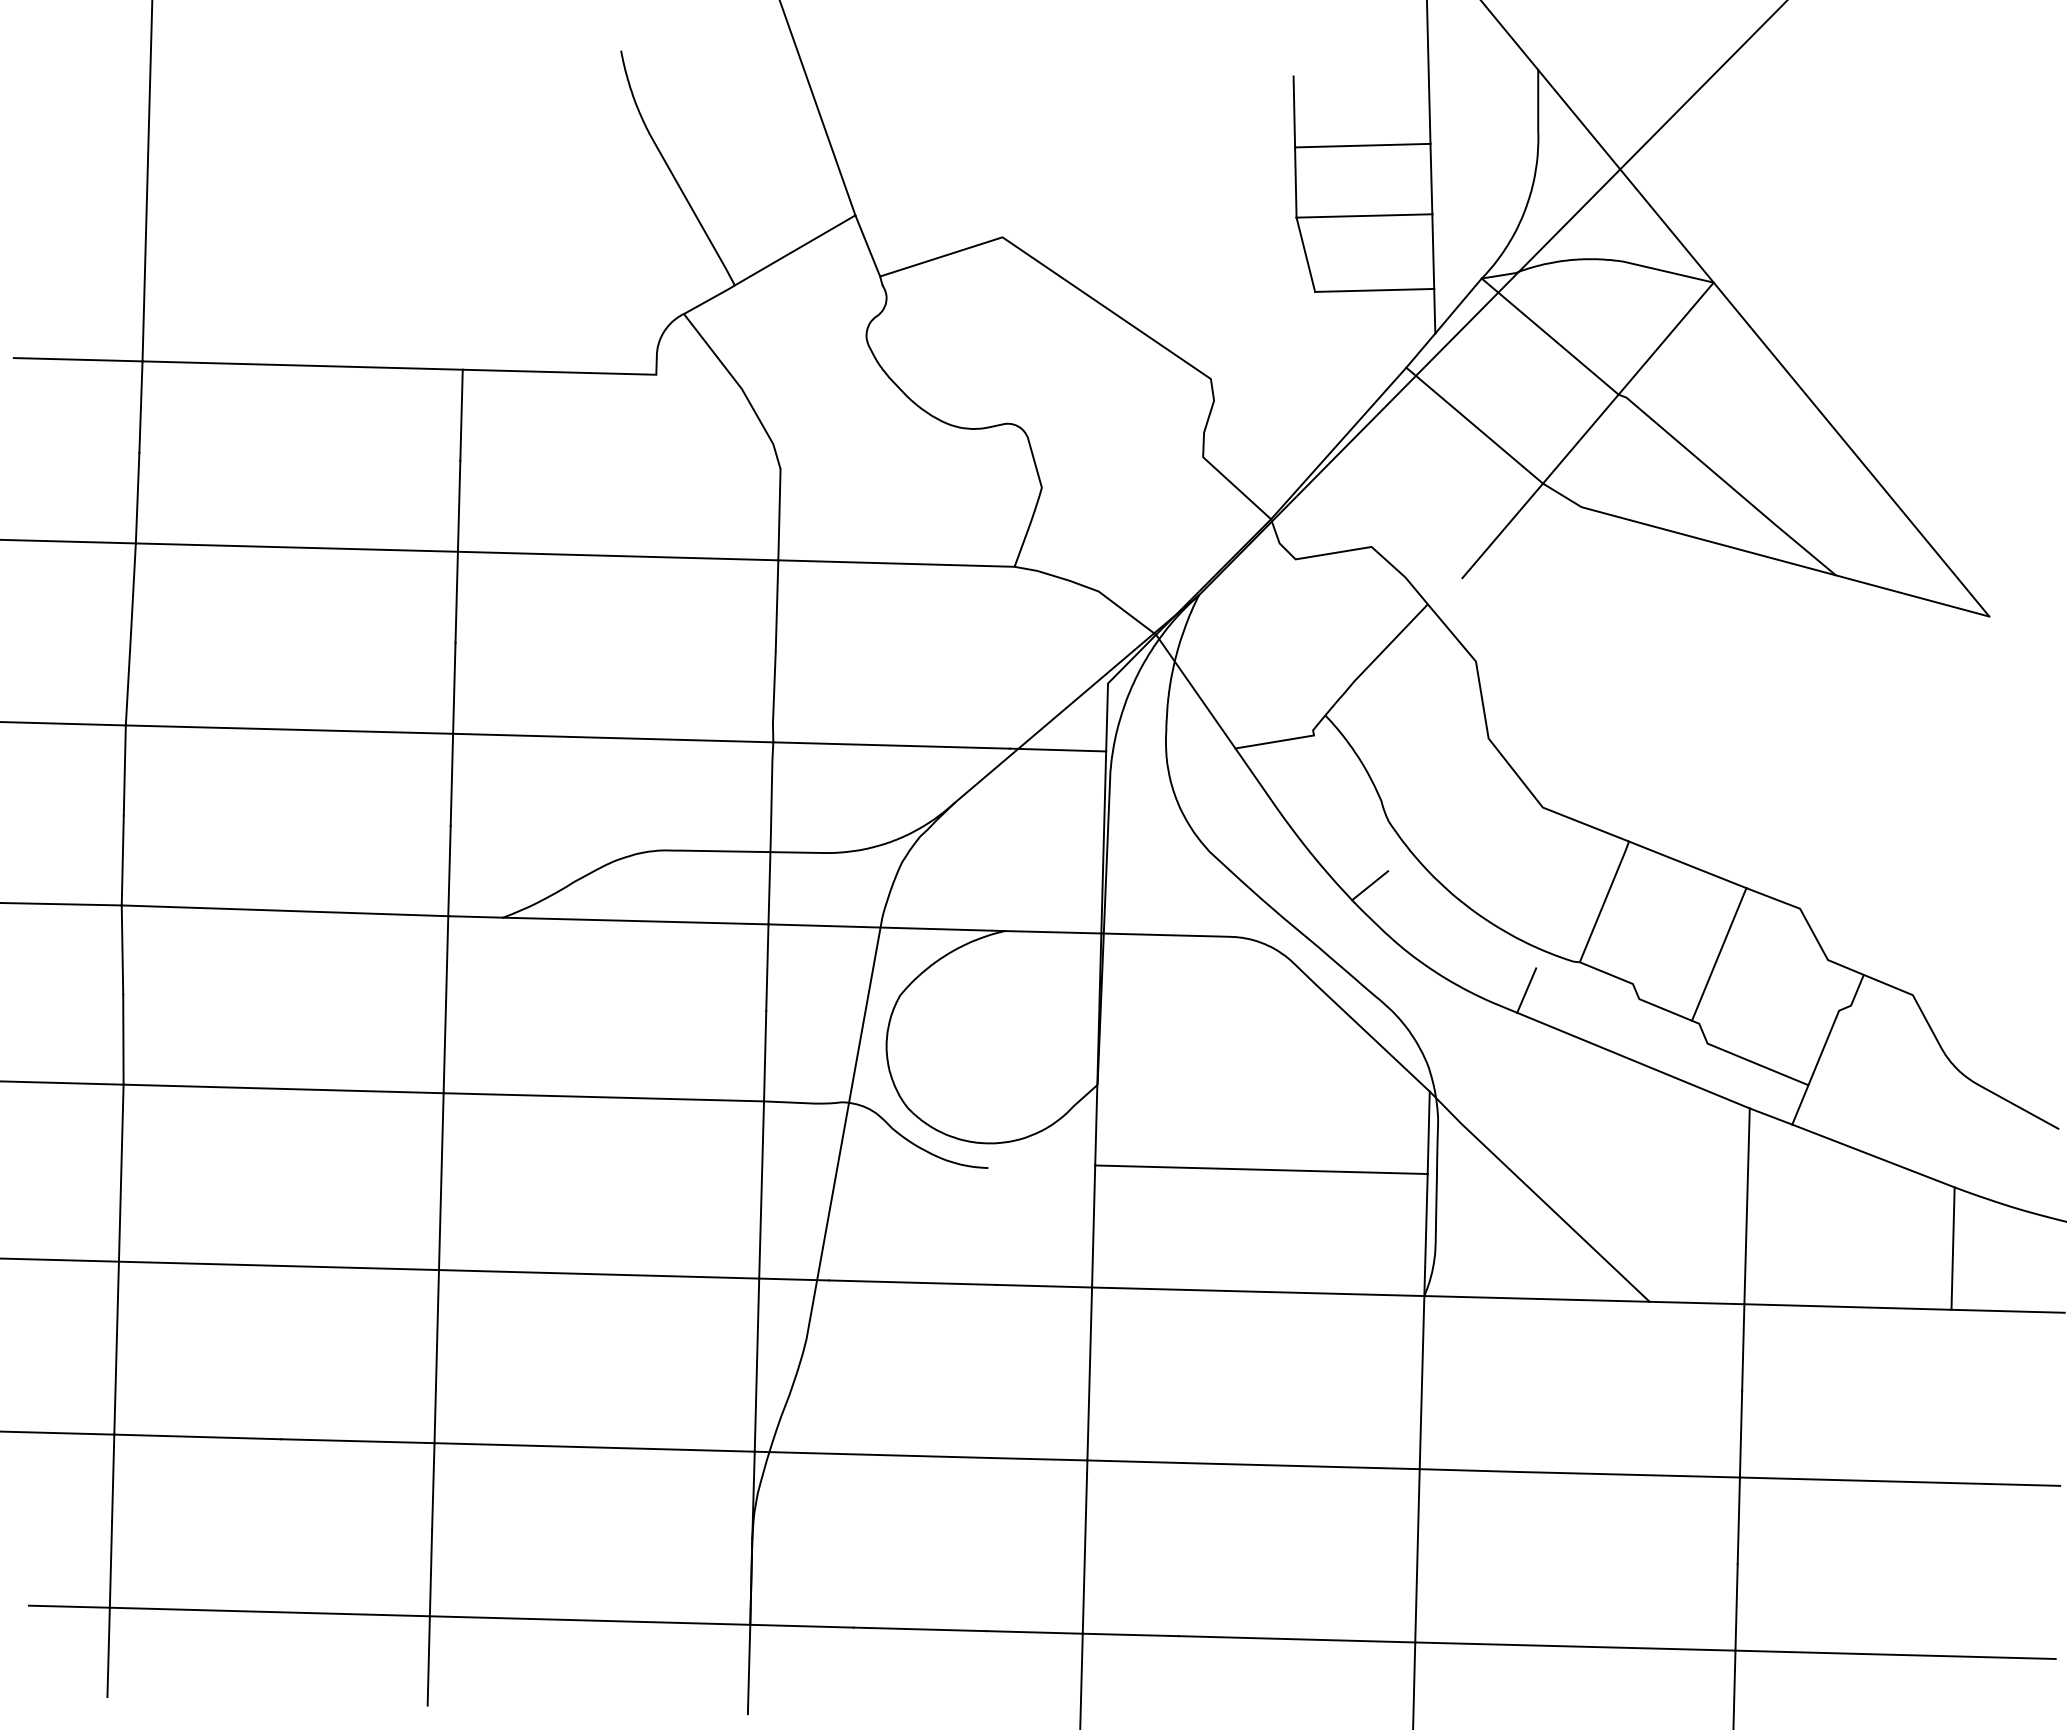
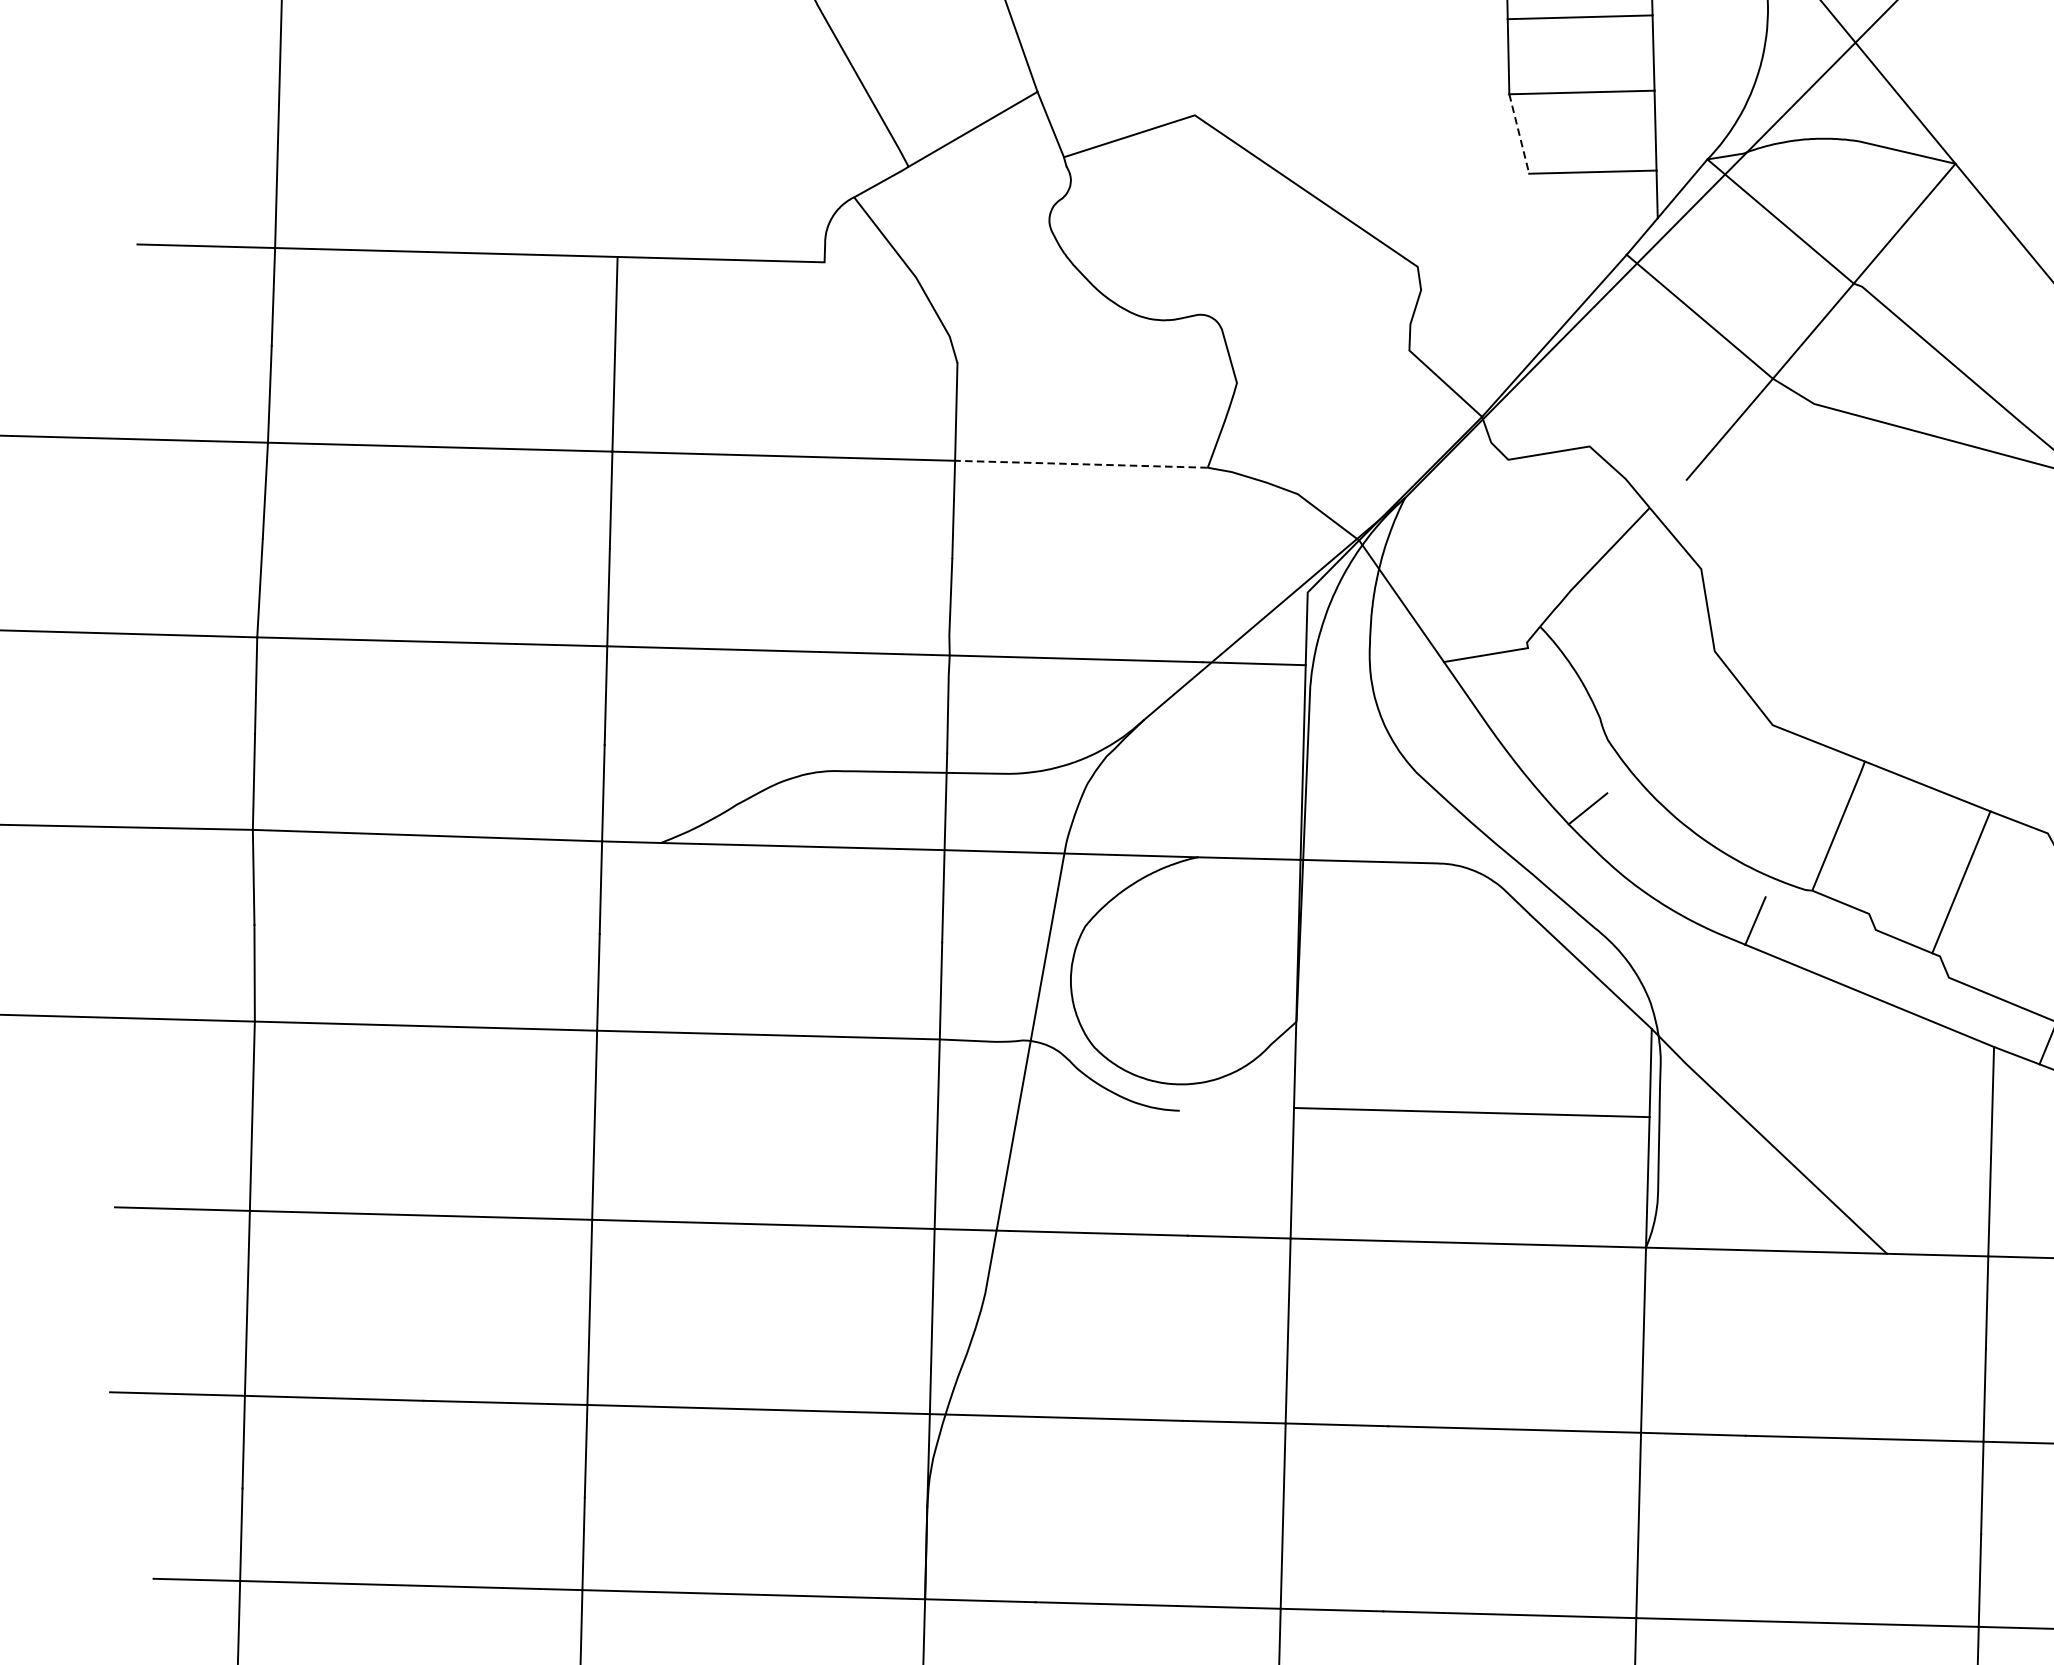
line: (1305, 255) -> (1518, 134), solid -> dashed
line: (895, 563) -> (1080, 464), solid -> dashed

